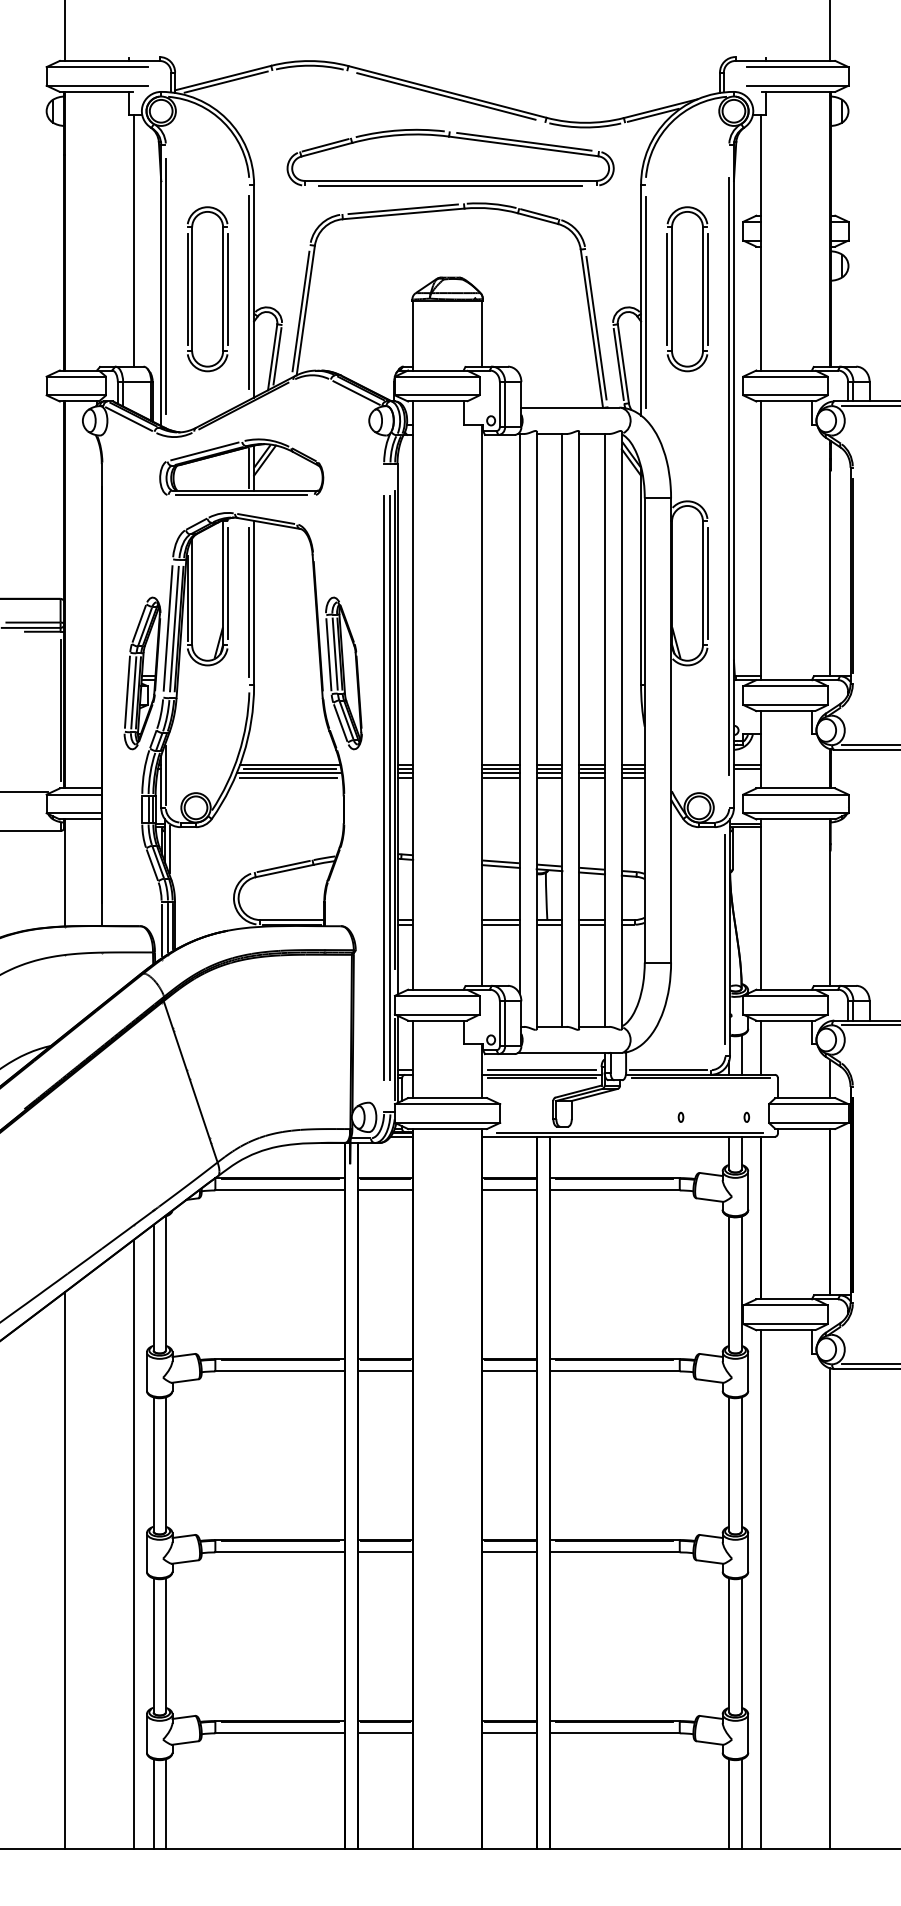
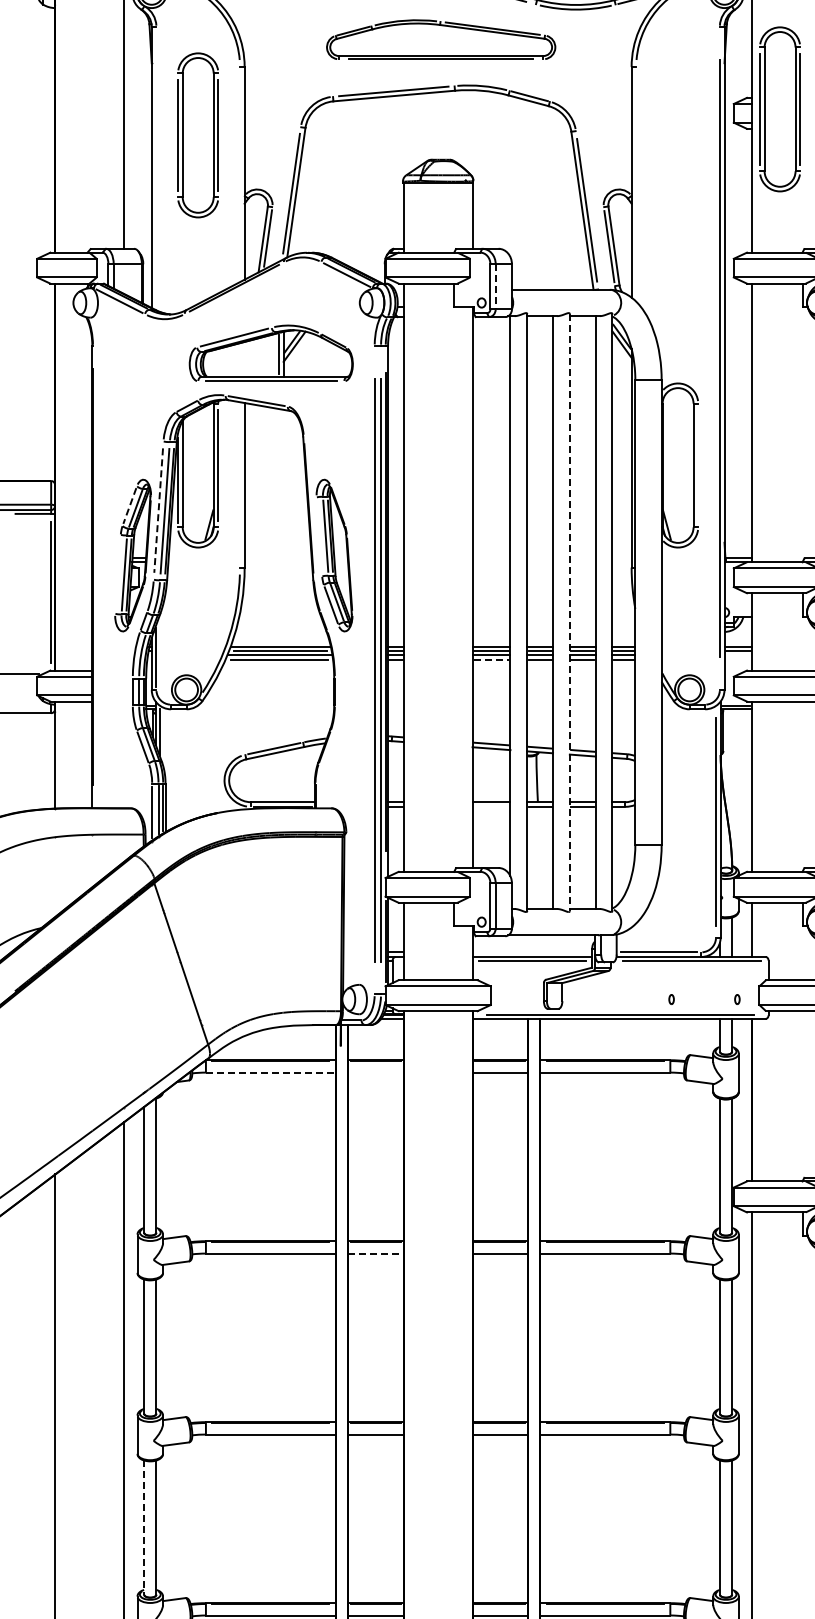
part: (450, 157) -> (441, 39), size x0.7
line: (165, 286) -> (156, 168), removed
part: (207, 289) -> (198, 135), moved
part: (687, 289) -> (780, 109), moved
line: (249, 292) -> (240, 174), removed
line: (645, 301) -> (636, 183), removed
line: (505, 404) -> (496, 286), solid -> dashed
part: (241, 466) -> (271, 352), moved
line: (707, 583) -> (698, 465), removed
line: (249, 602) -> (240, 484), removed
line: (139, 624) -> (130, 506), solid -> dashed
line: (168, 628) -> (159, 510), solid -> dashed
line: (328, 654) -> (319, 536), removed
line: (126, 691) -> (117, 573), removed
line: (579, 730) -> (570, 612), solid -> dashed
line: (501, 777) -> (492, 659), solid -> dashed
line: (500, 924) -> (491, 806), removed
line: (541, 1070) -> (532, 952), removed
line: (280, 1190) -> (271, 1072), solid -> dashed
line: (385, 1190) -> (376, 1072), removed
line: (385, 1371) -> (376, 1253), solid -> dashed
line: (153, 1645) -> (144, 1527), solid -> dashed

